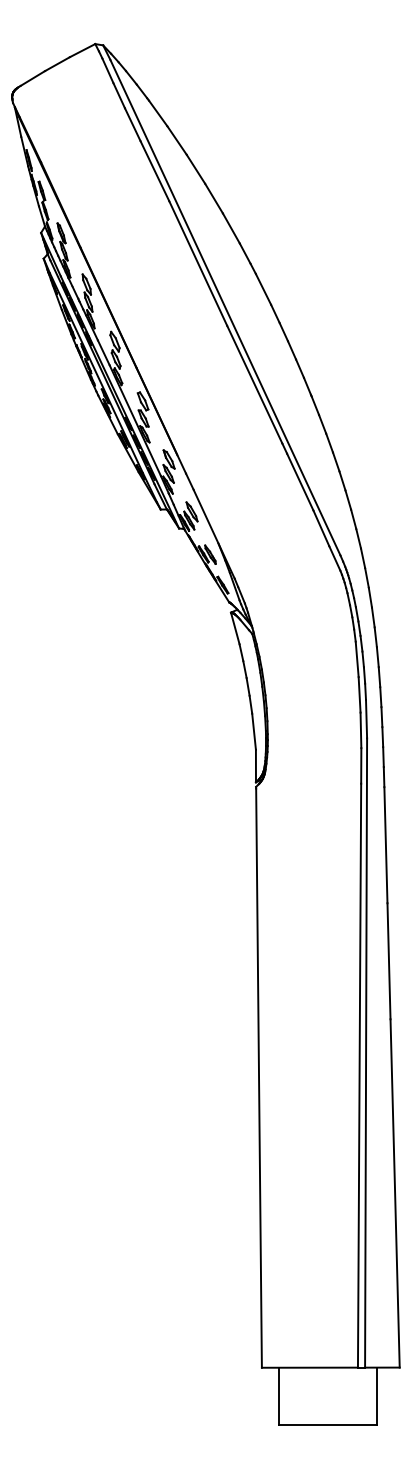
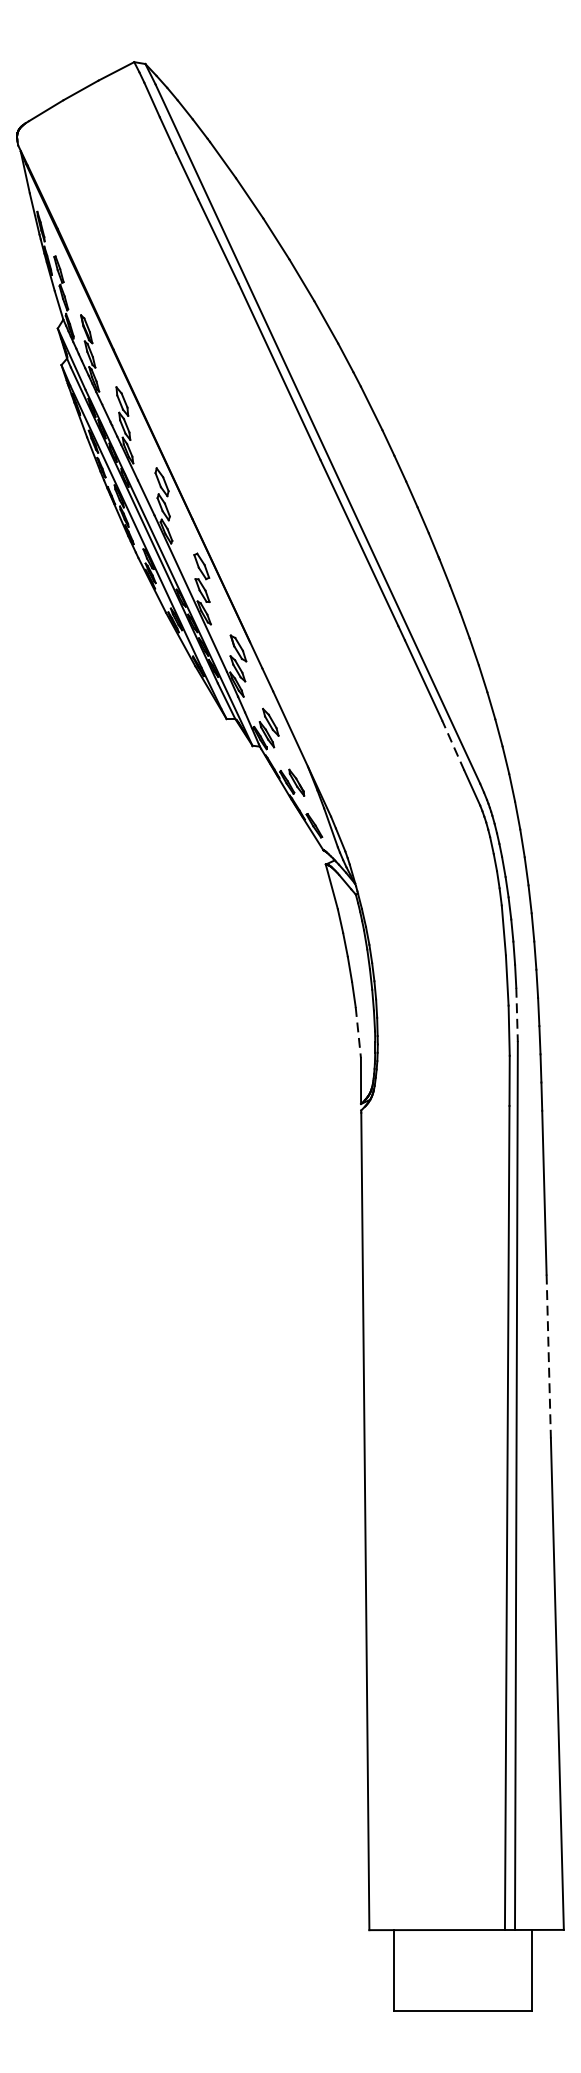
line: (321, 527) -> (453, 744), solid -> dashed
line: (366, 719) -> (516, 1015), solid -> dashed
line: (254, 732) -> (358, 1033), solid -> dashed
line: (389, 961) -> (549, 1356), solid -> dashed

